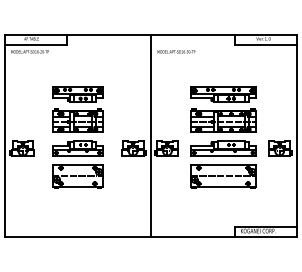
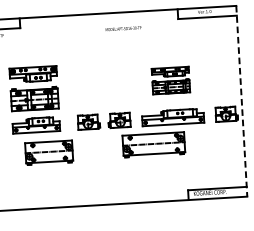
part: (223, 109) -> (170, 80), size x0.6
line: (150, 135) -> (103, 108), removed
line: (297, 136) -> (241, 101), solid -> dashed
part: (77, 176) -> (48, 152), moved
part: (223, 176) -> (153, 144), moved

